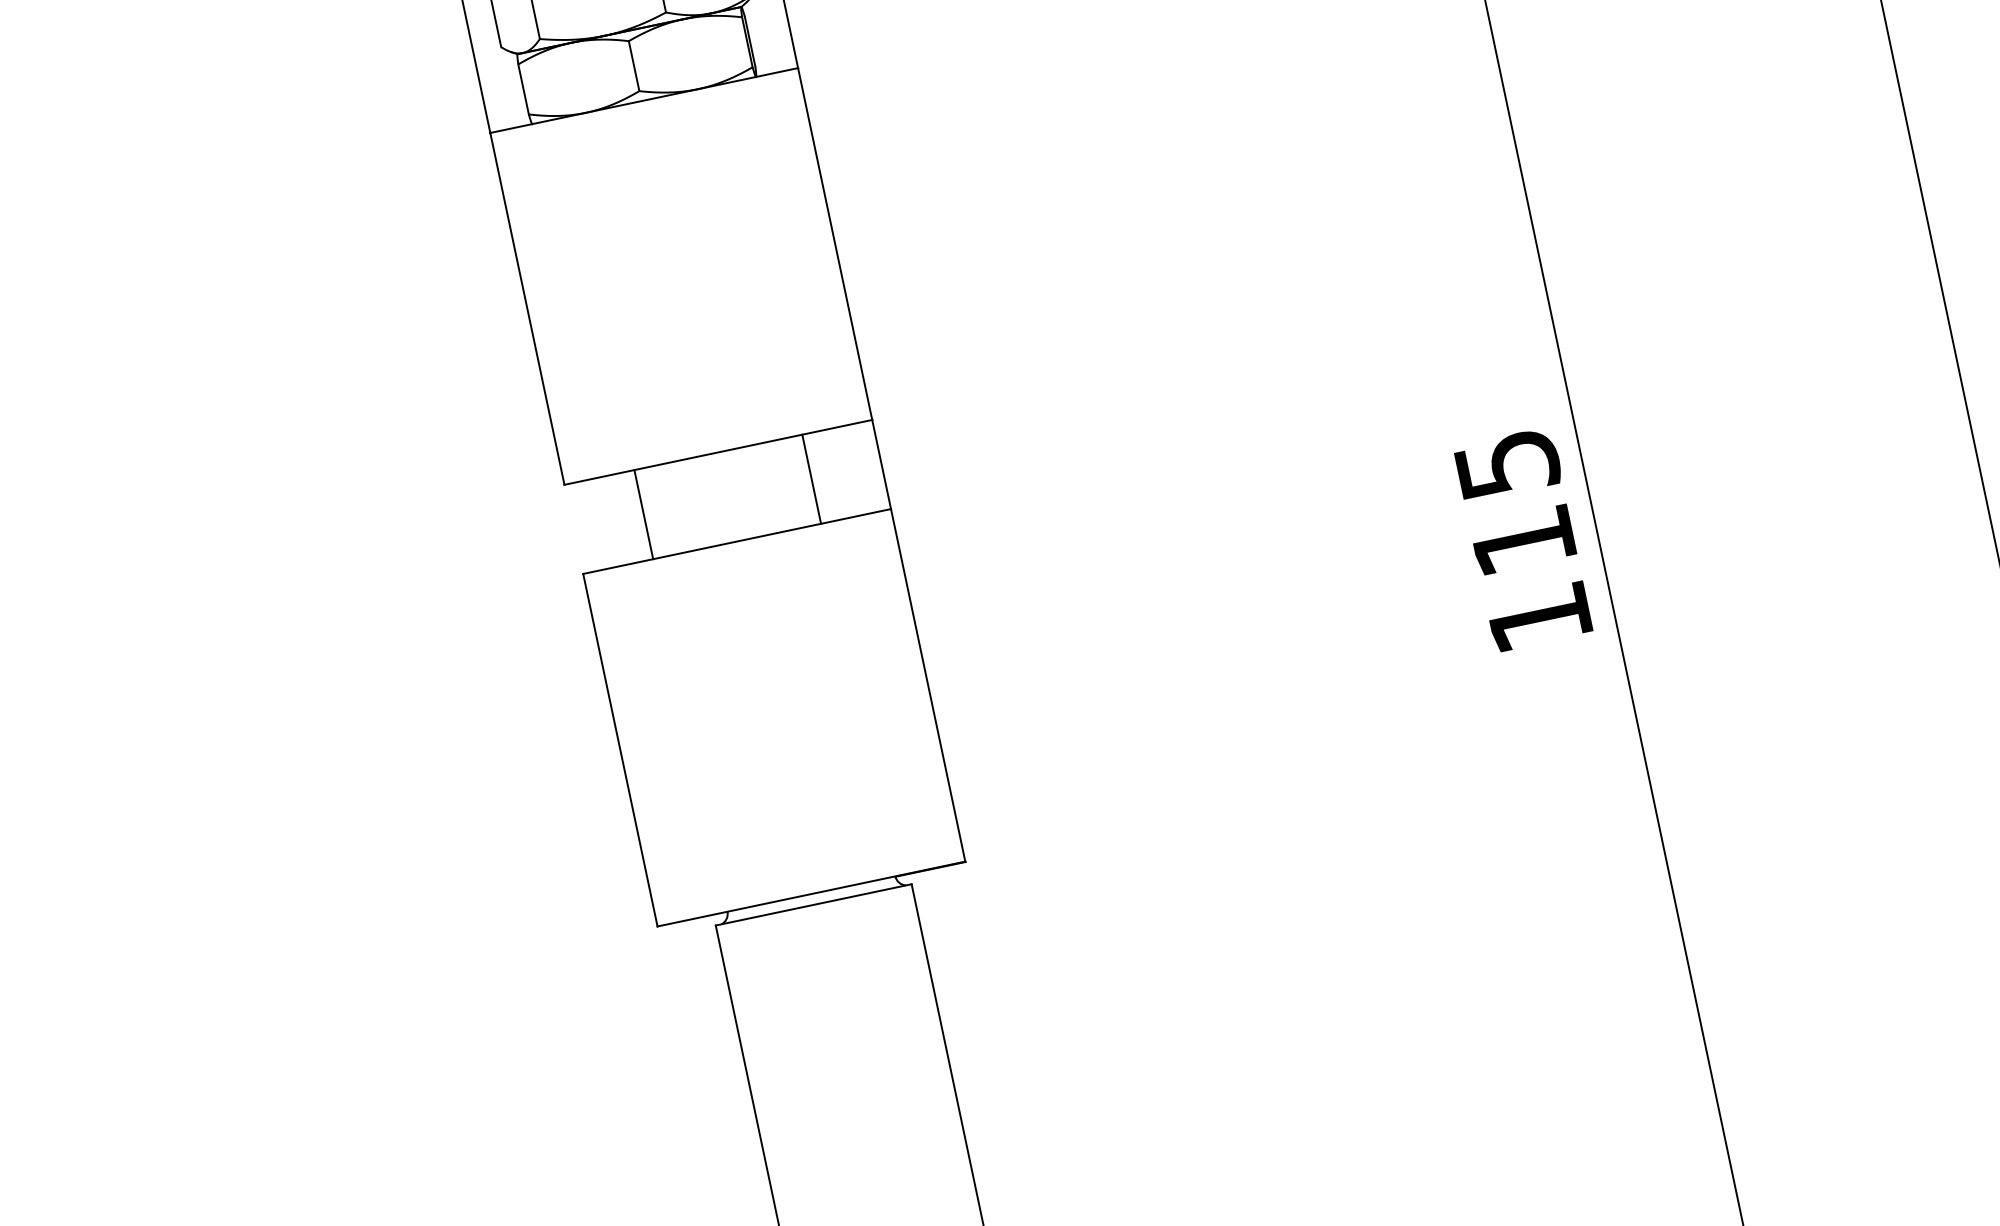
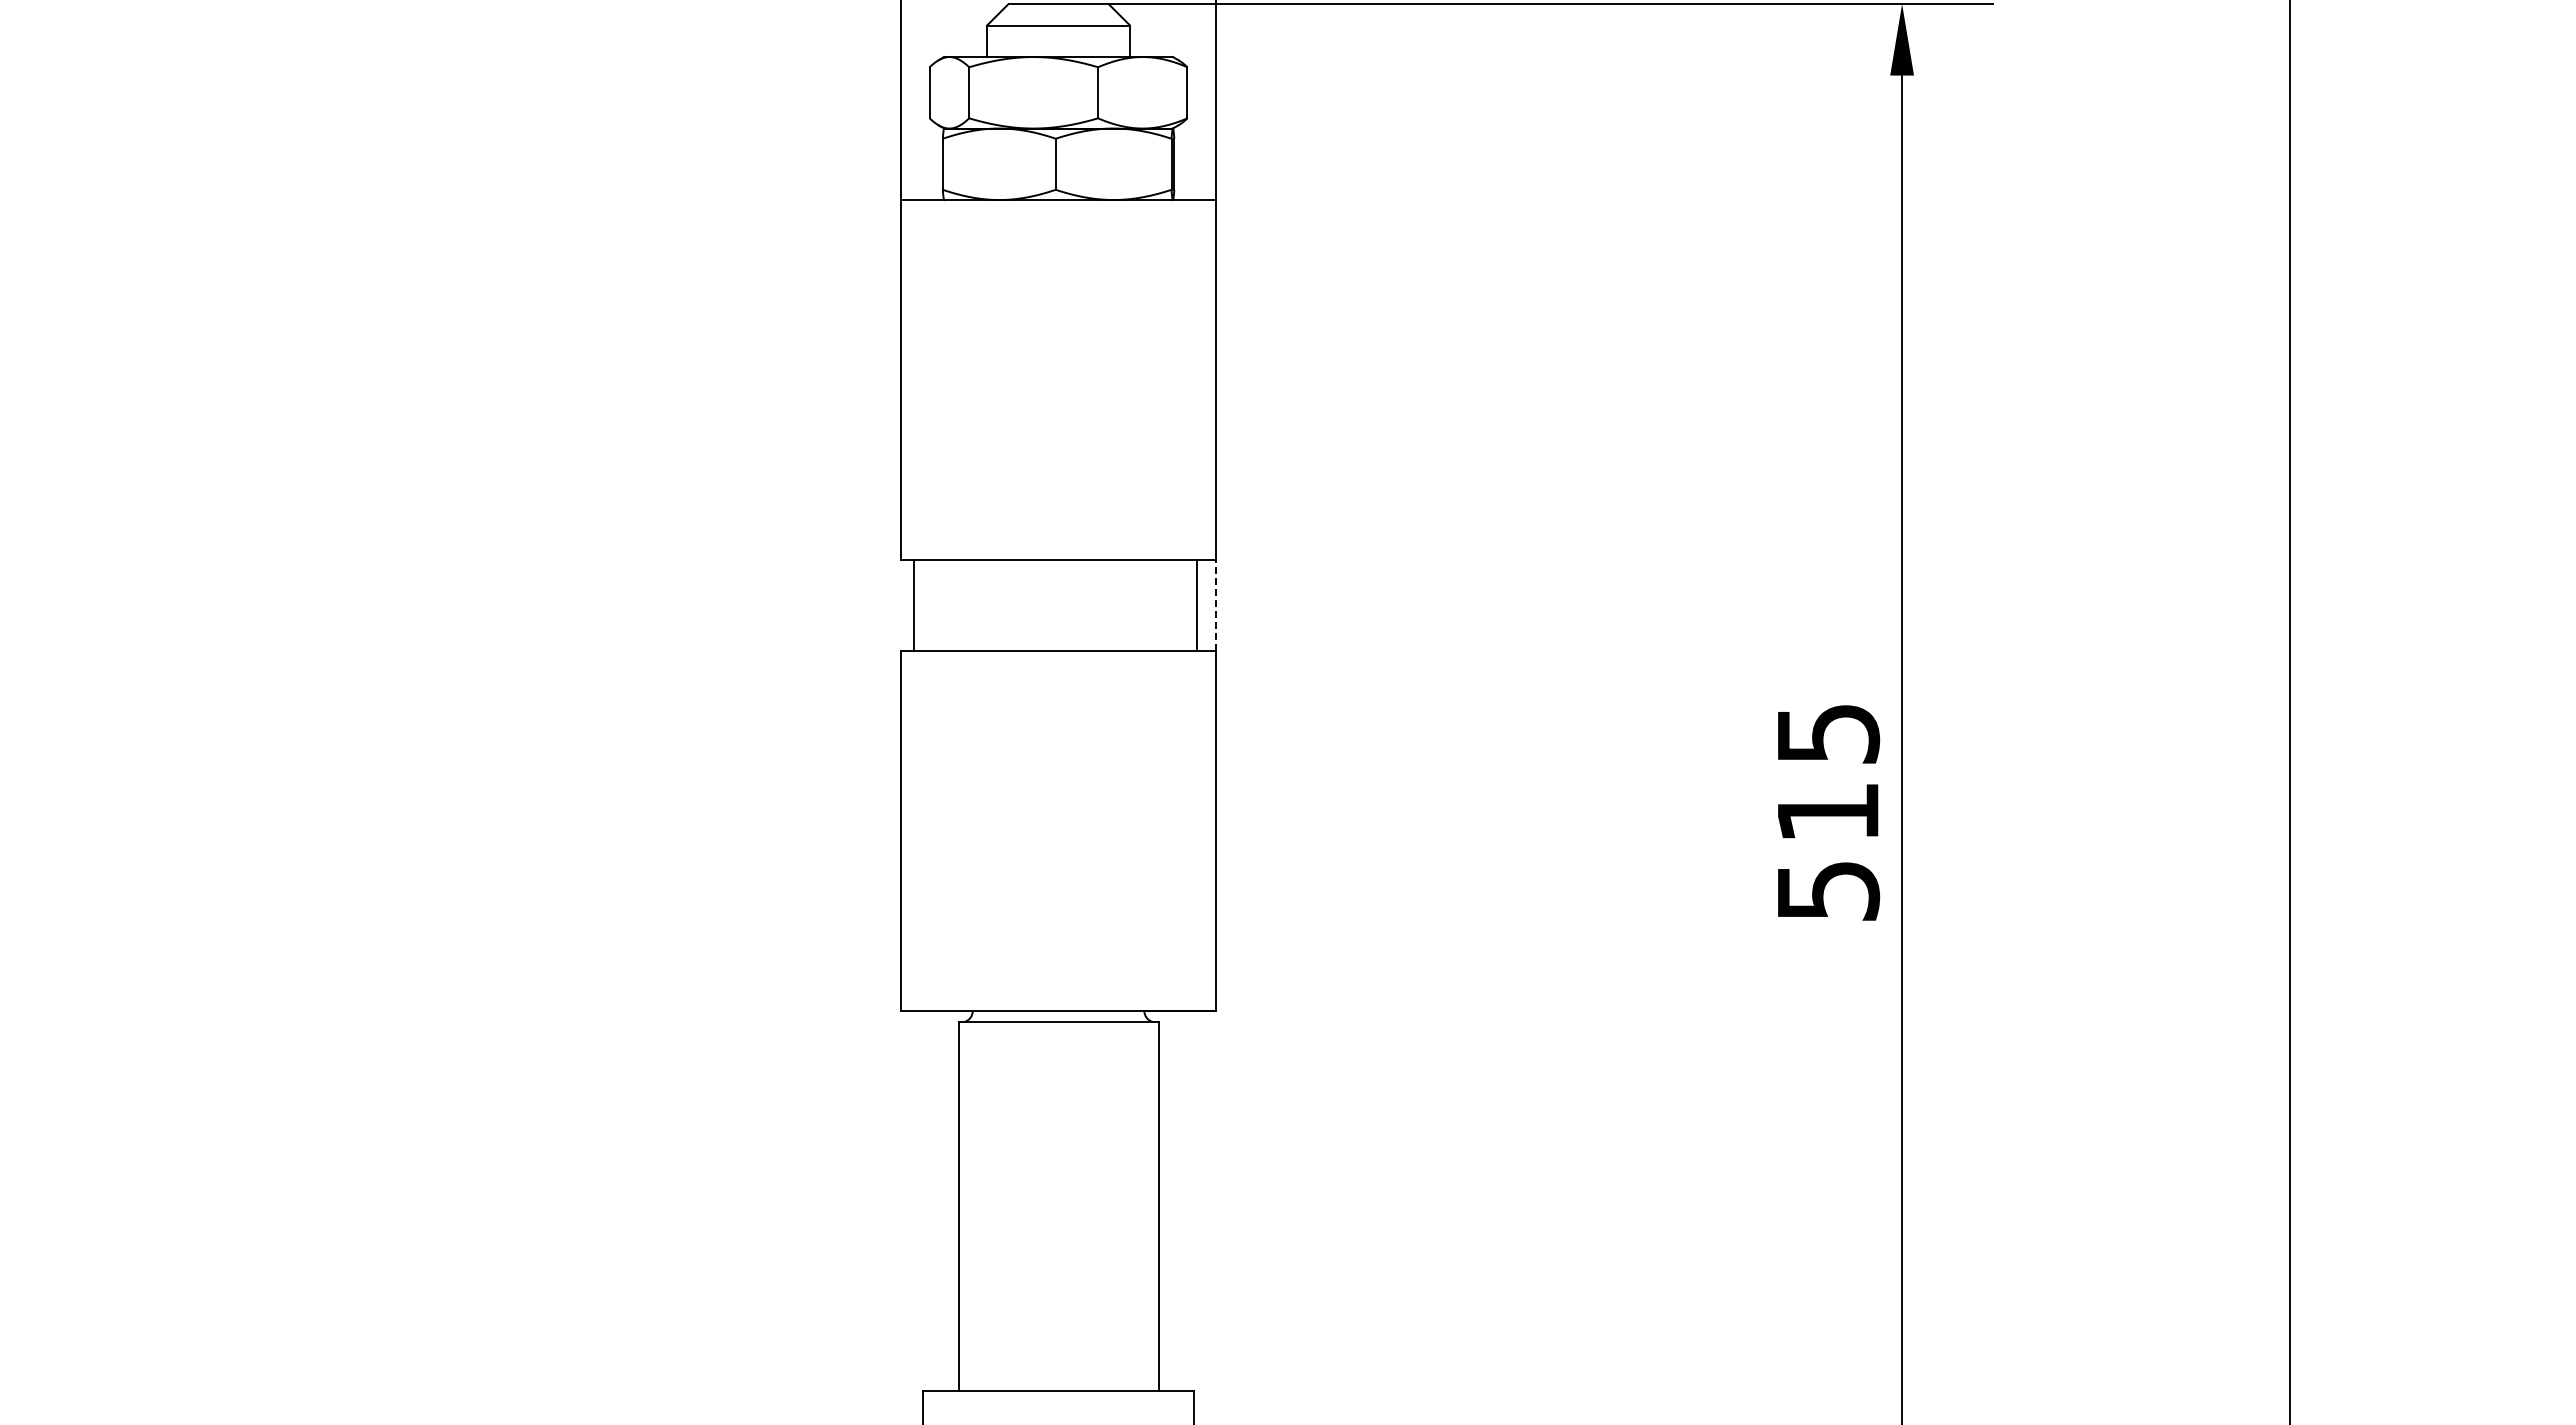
line: (881, 464) -> (1215, 605), solid -> dashed
line: (811, 478) -> (1197, 604), moved
line: (643, 514) -> (913, 604), moved
text: (1541, 618) -> (1829, 891), 115 -> 515

